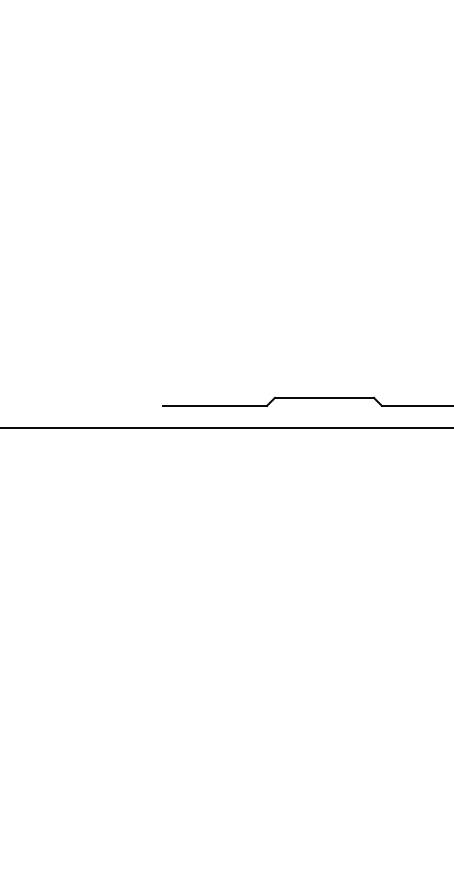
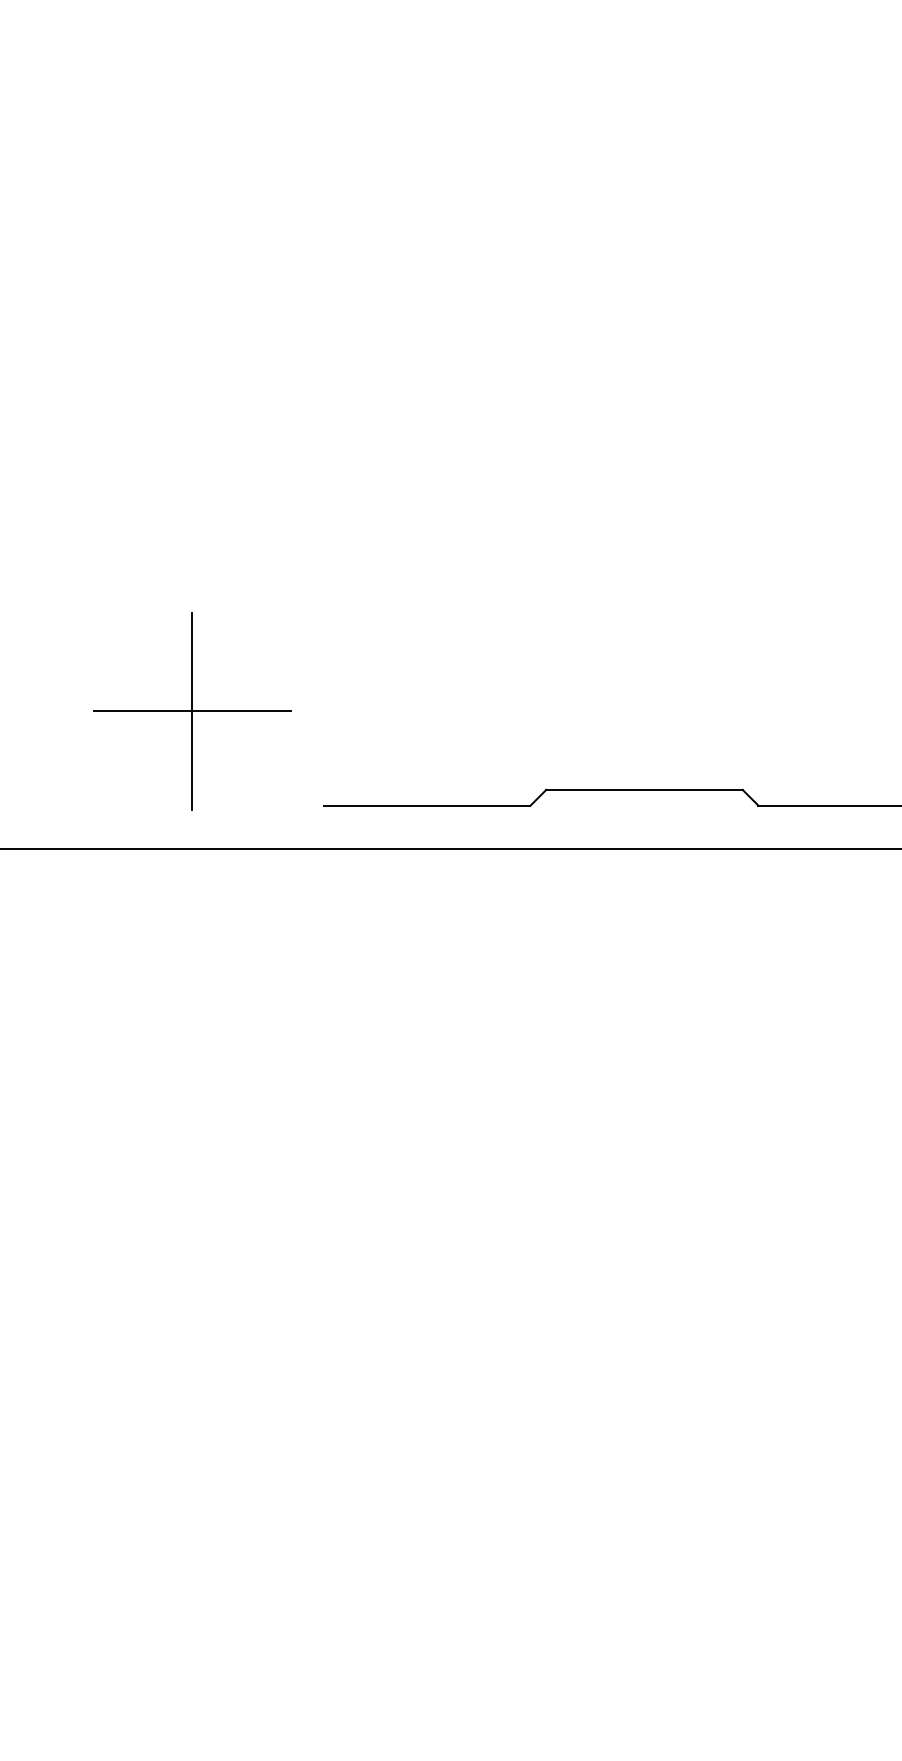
part: (96, 358) -> (191, 711), added

